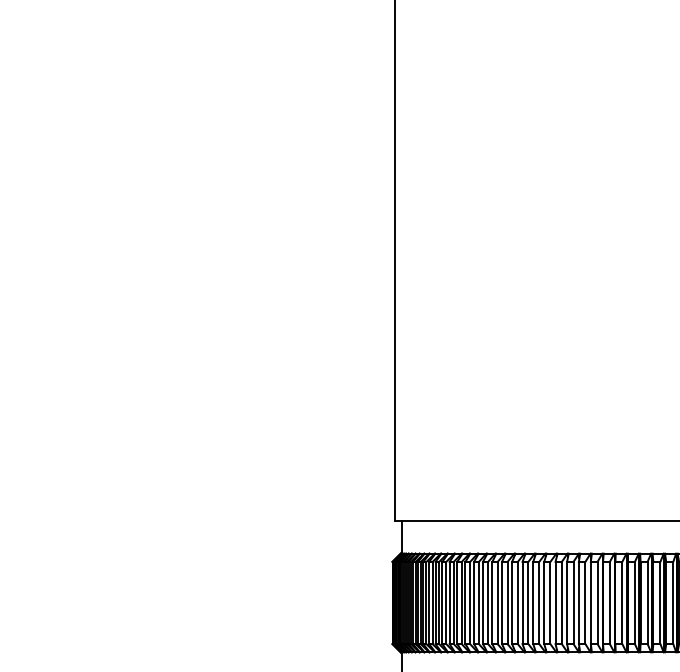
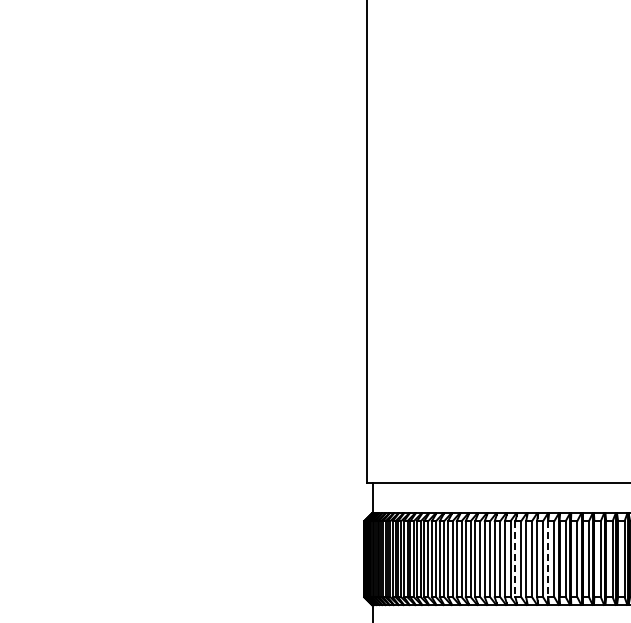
line: (555, 603) -> (515, 559), solid -> dashed
line: (591, 603) -> (548, 559), solid -> dashed

